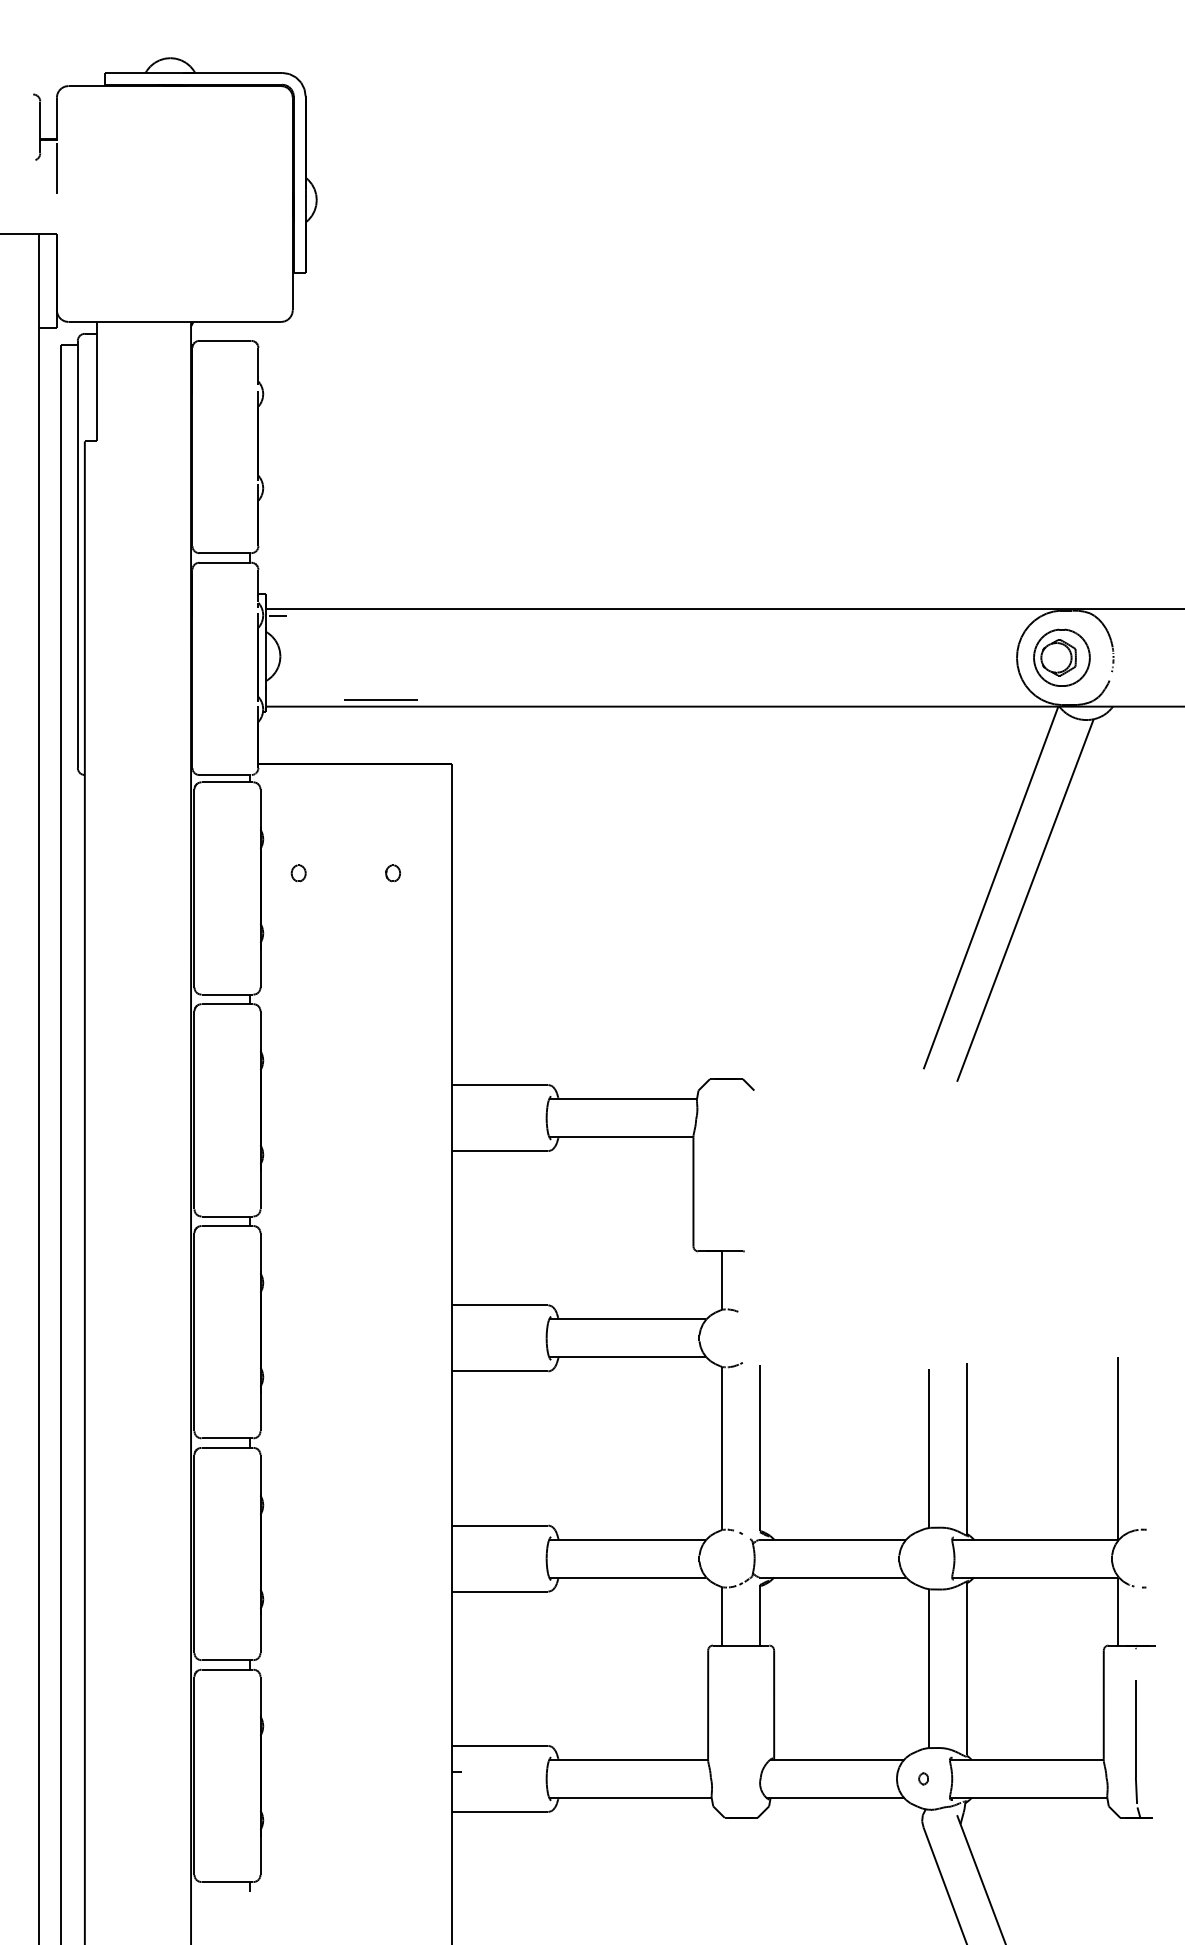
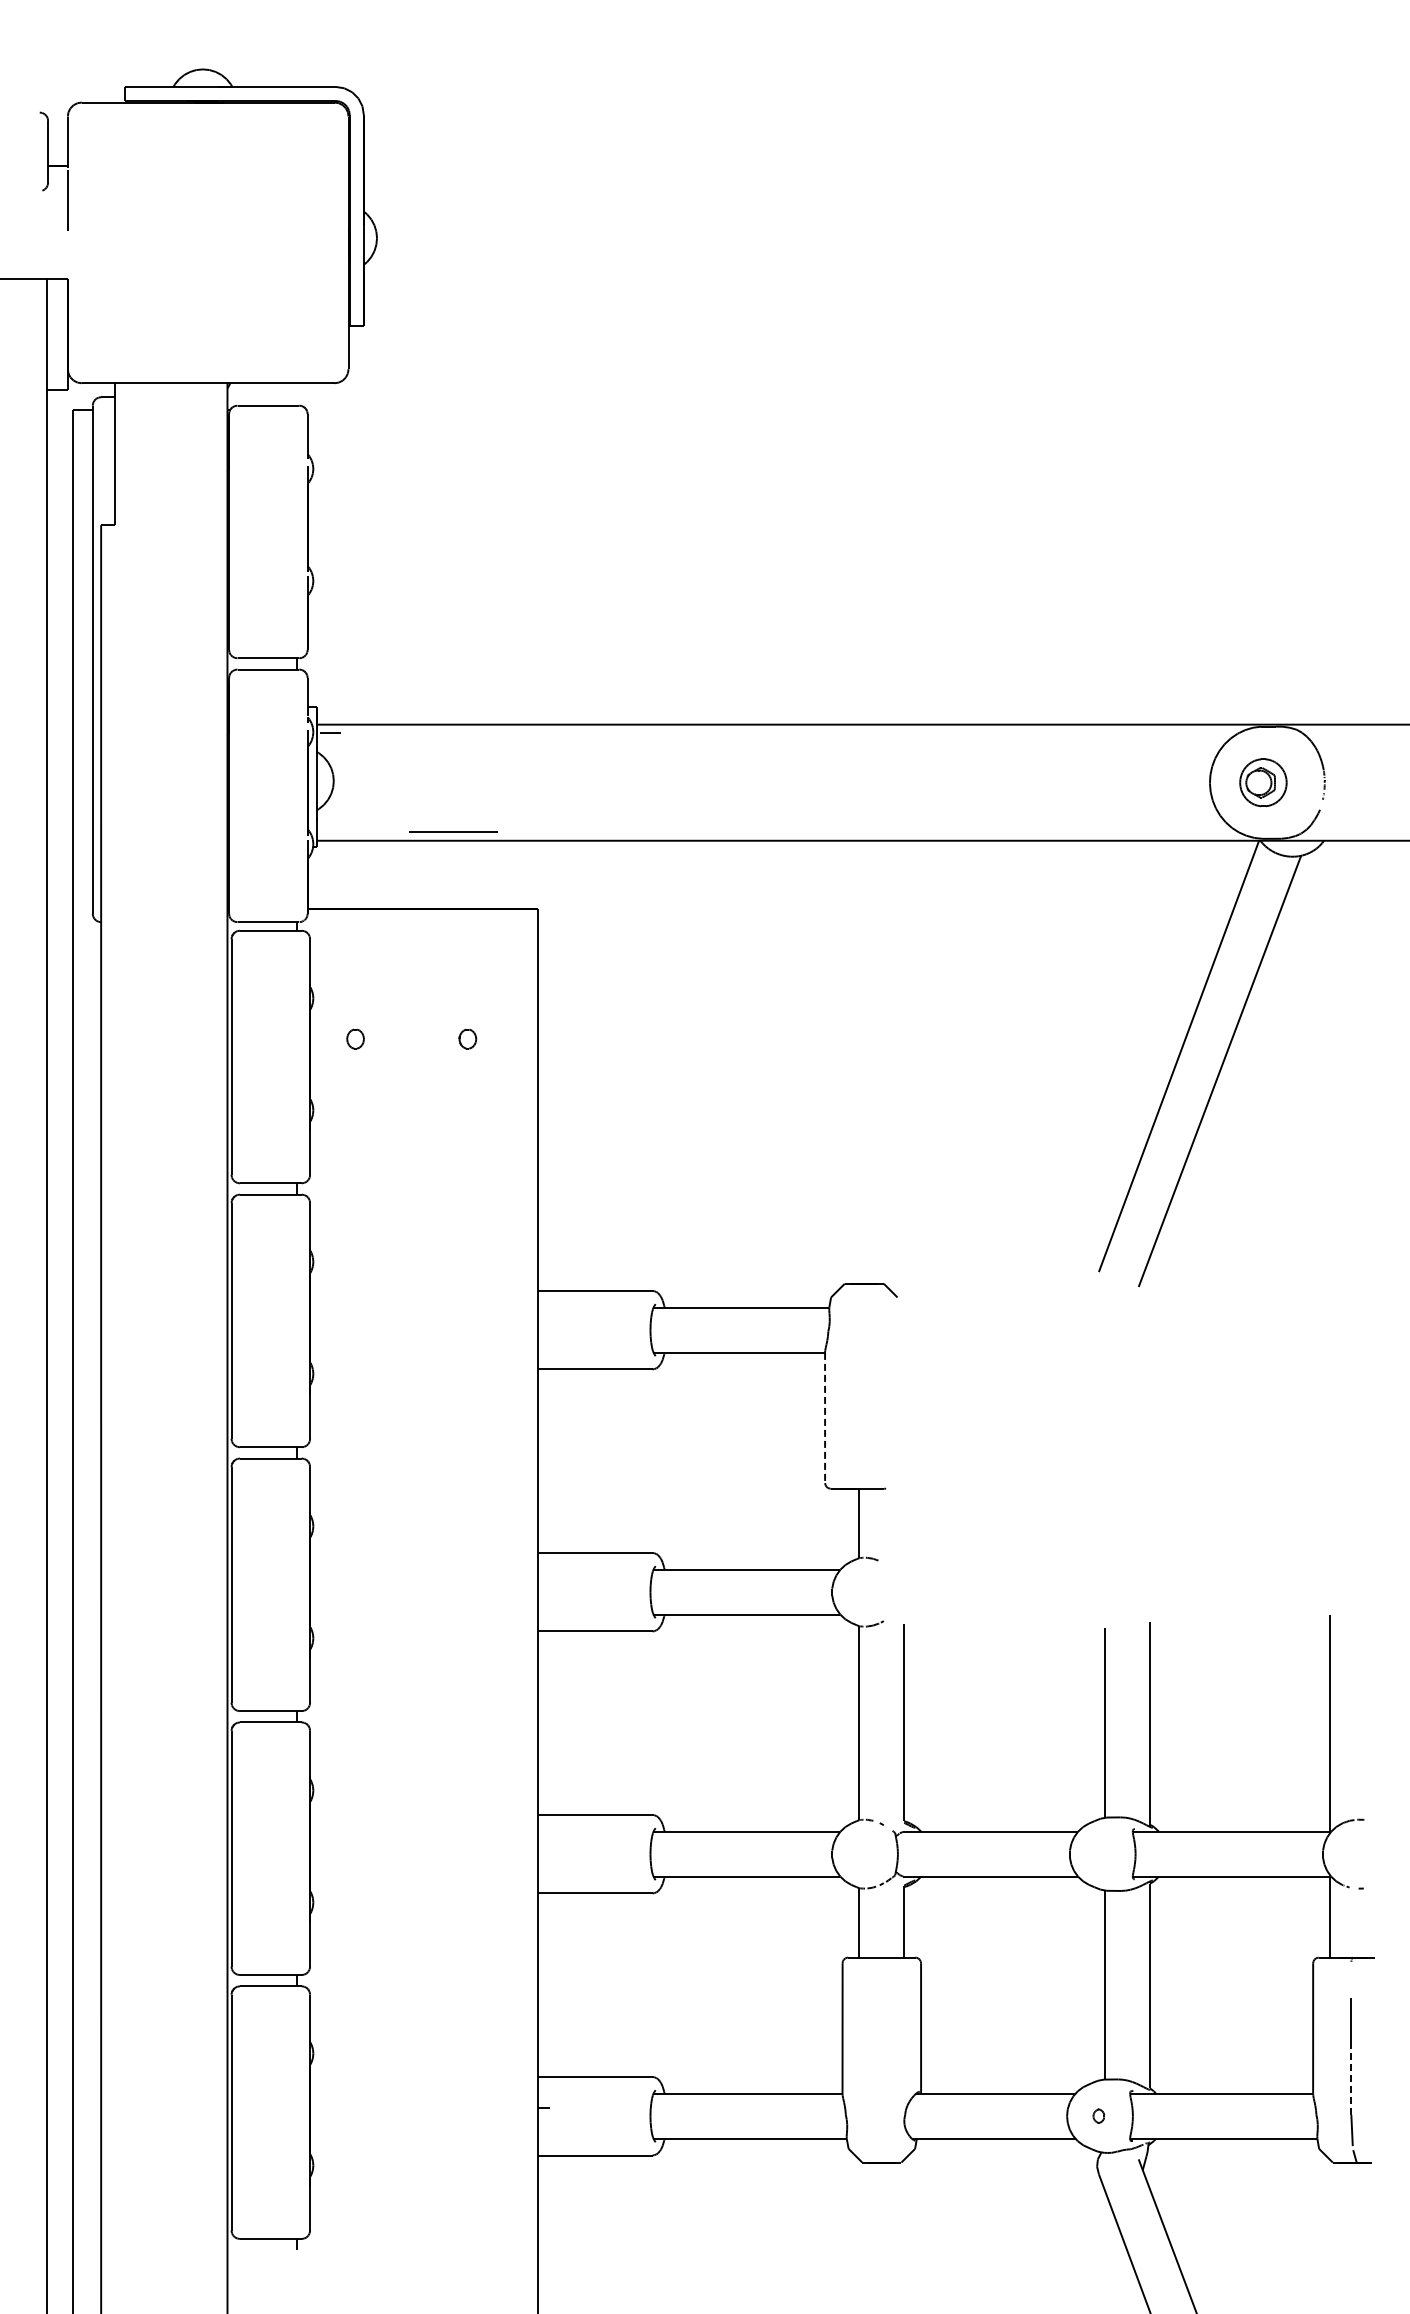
part: (1062, 657) -> (1263, 782), size x0.7
line: (693, 1192) -> (825, 1418), solid -> dashed
line: (1136, 1747) -> (1351, 2078), solid -> dashed

